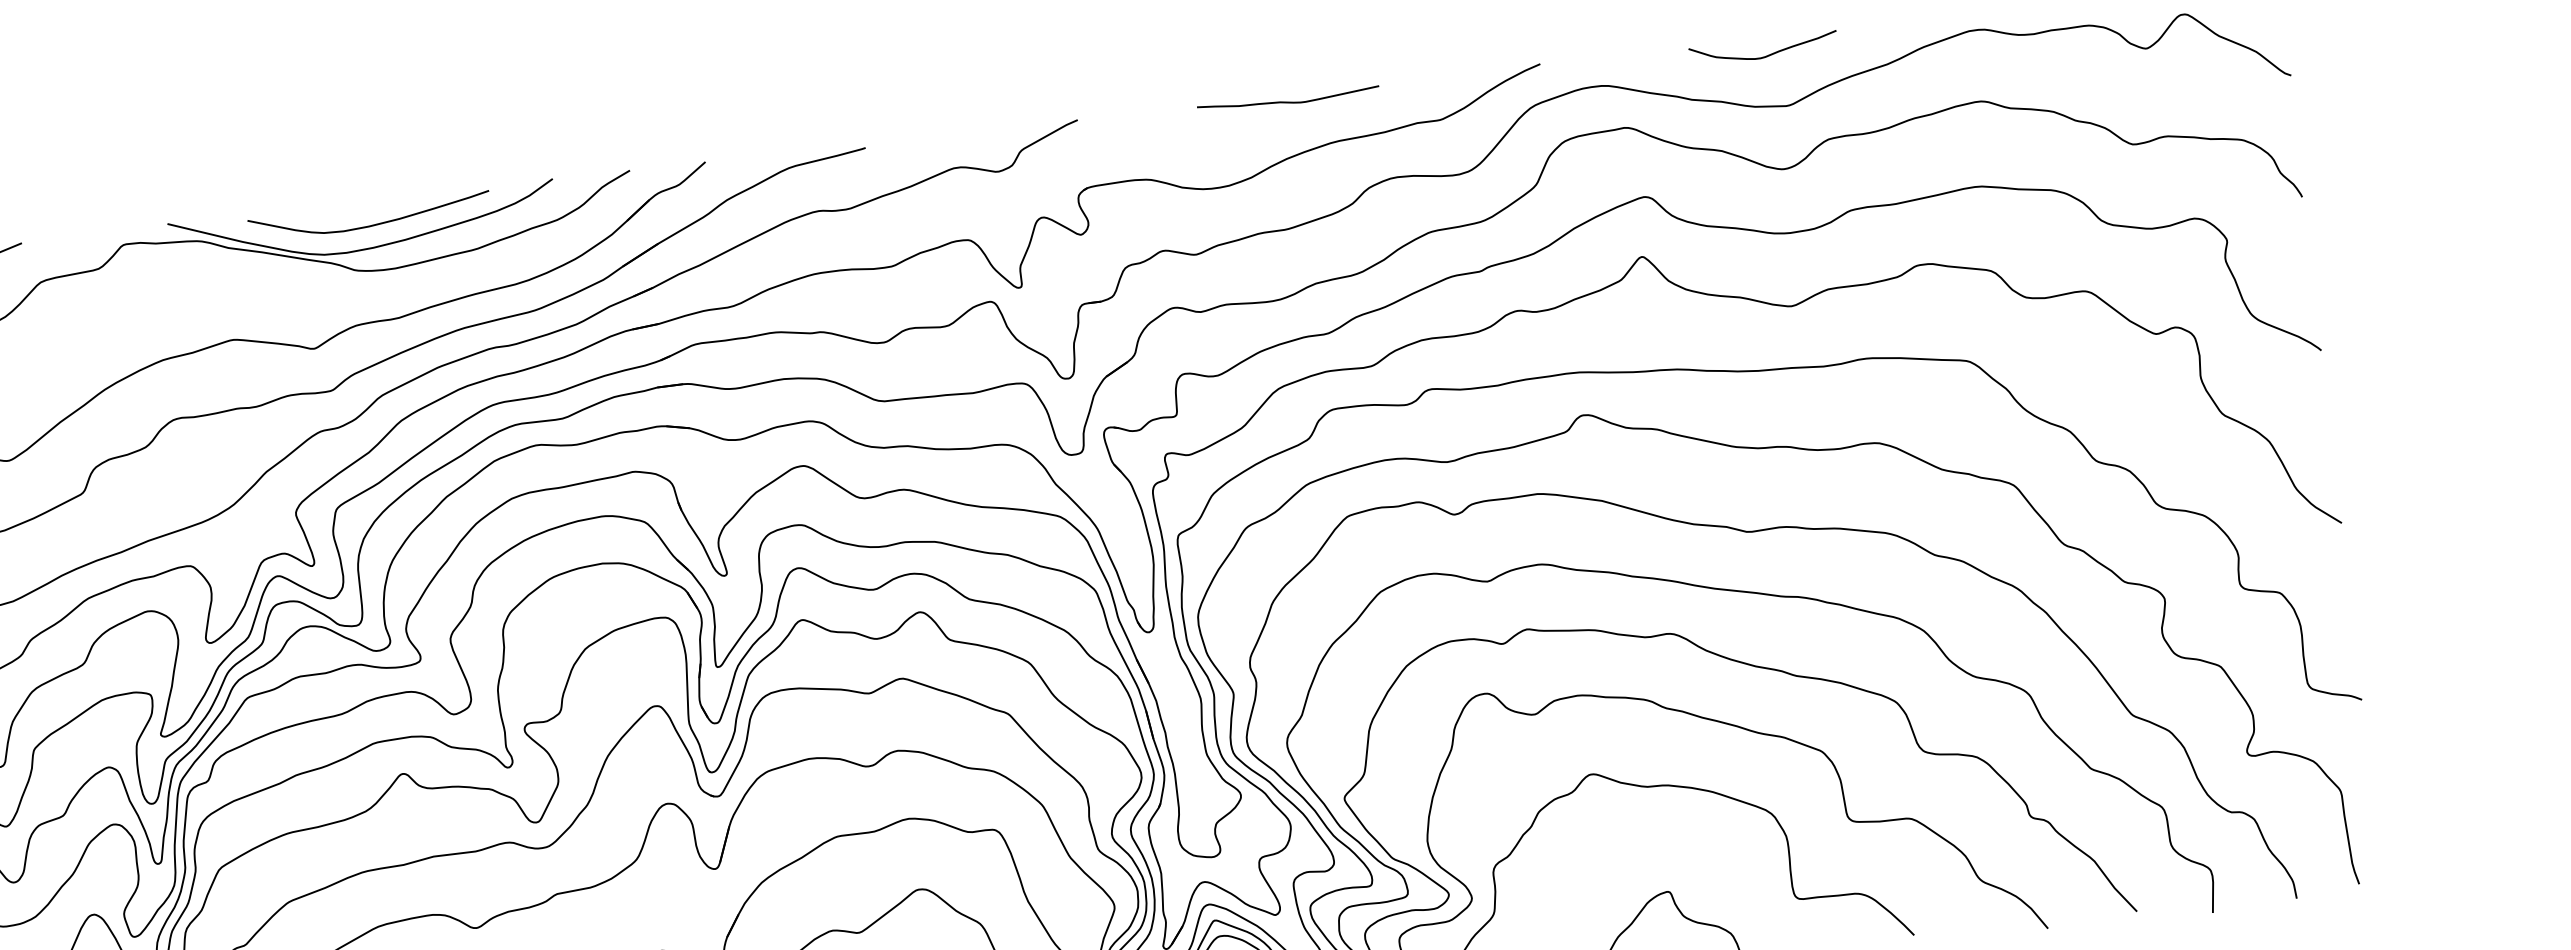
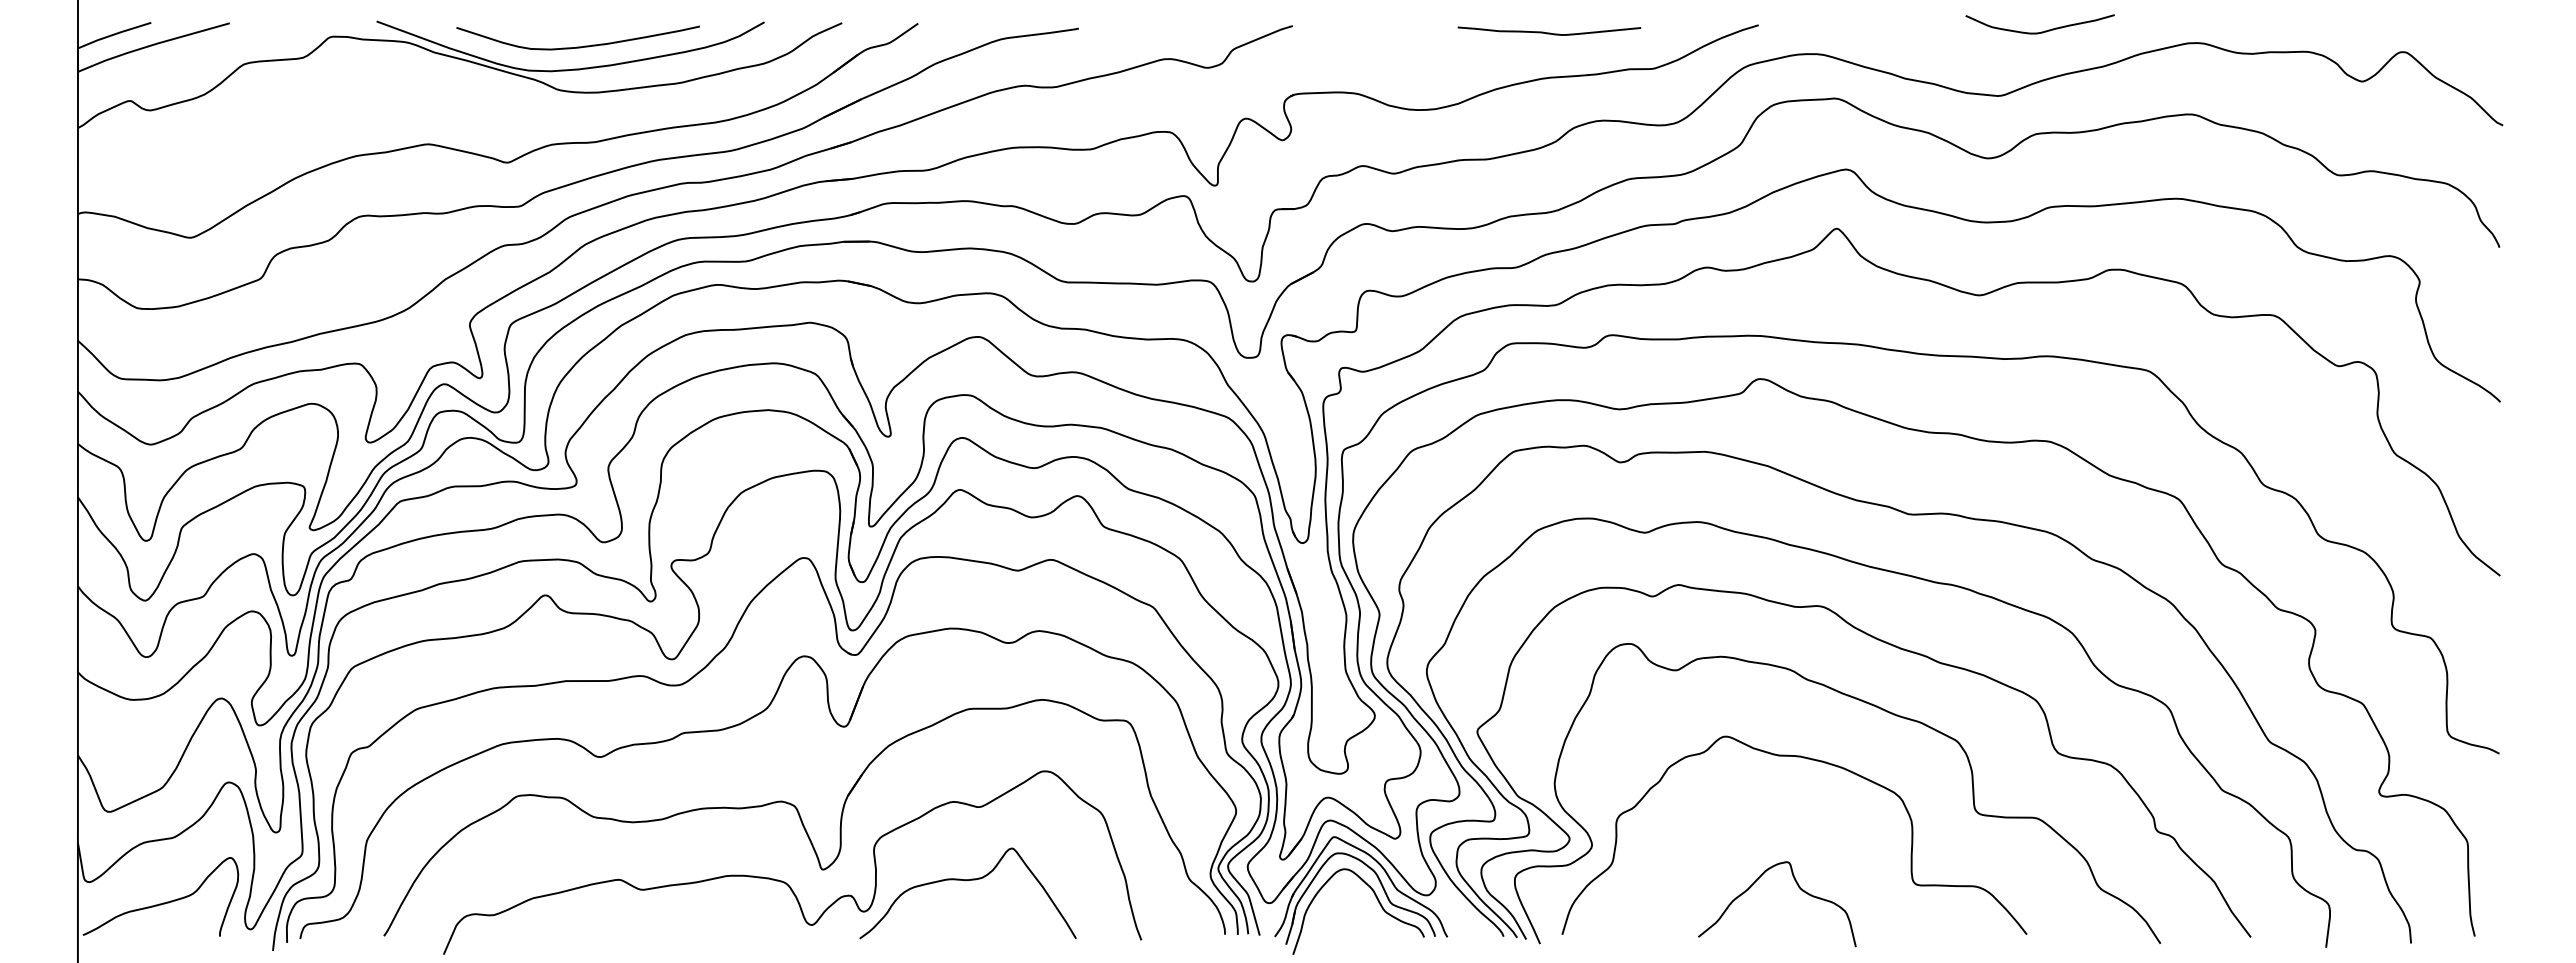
curve: (1765, 55) -> (2041, 31), moved
curve: (1288, 101) -> (1549, 32), moved

